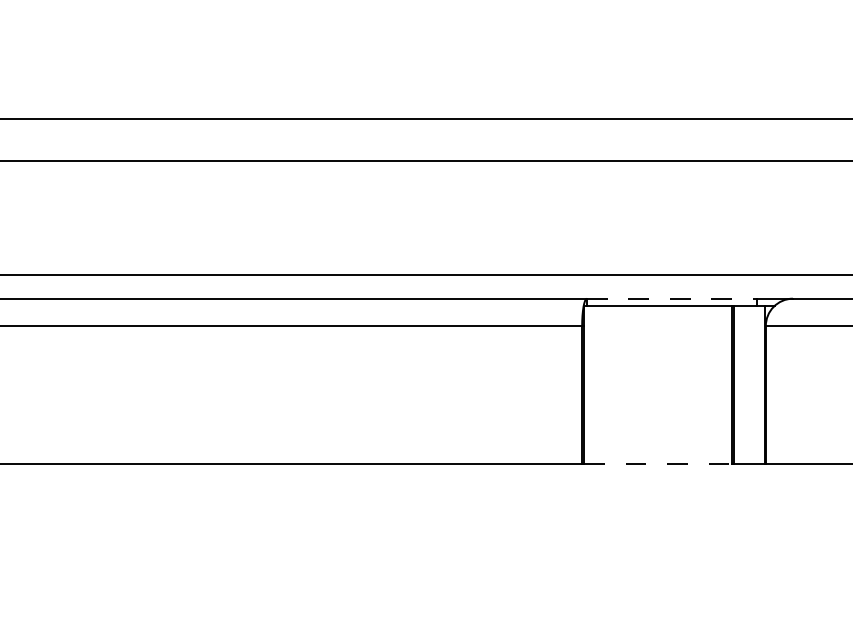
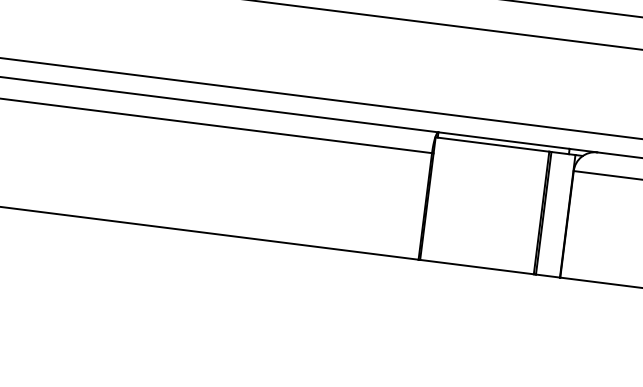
line: (672, 298) -> (504, 140), dashed -> solid
line: (657, 464) -> (476, 267), dashed -> solid

